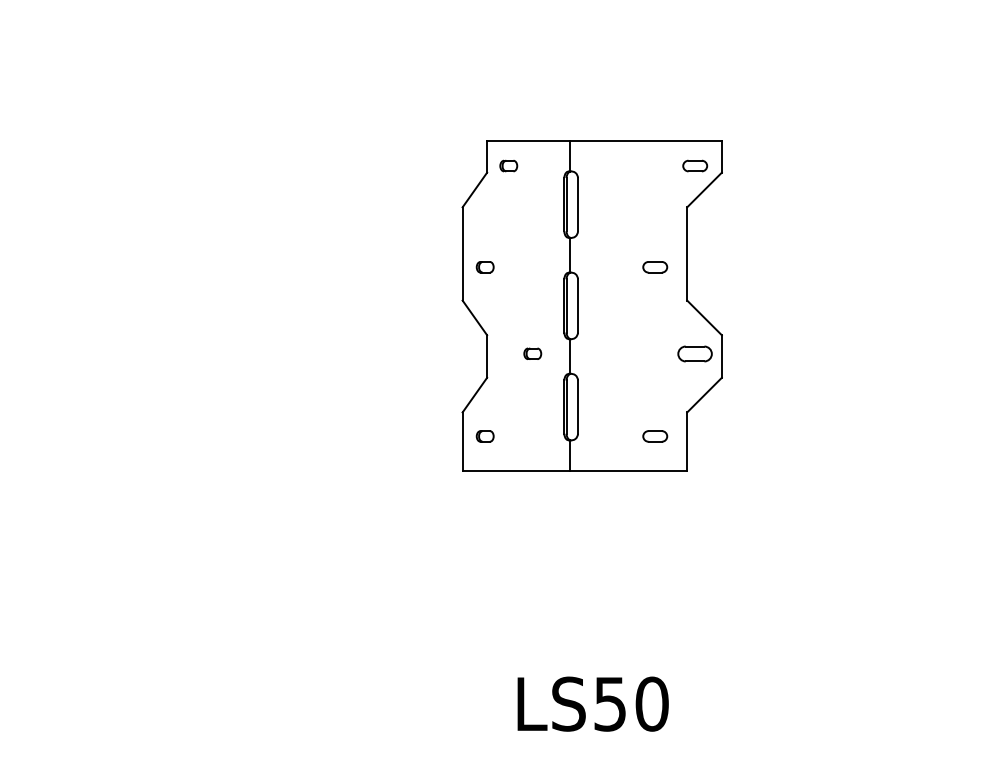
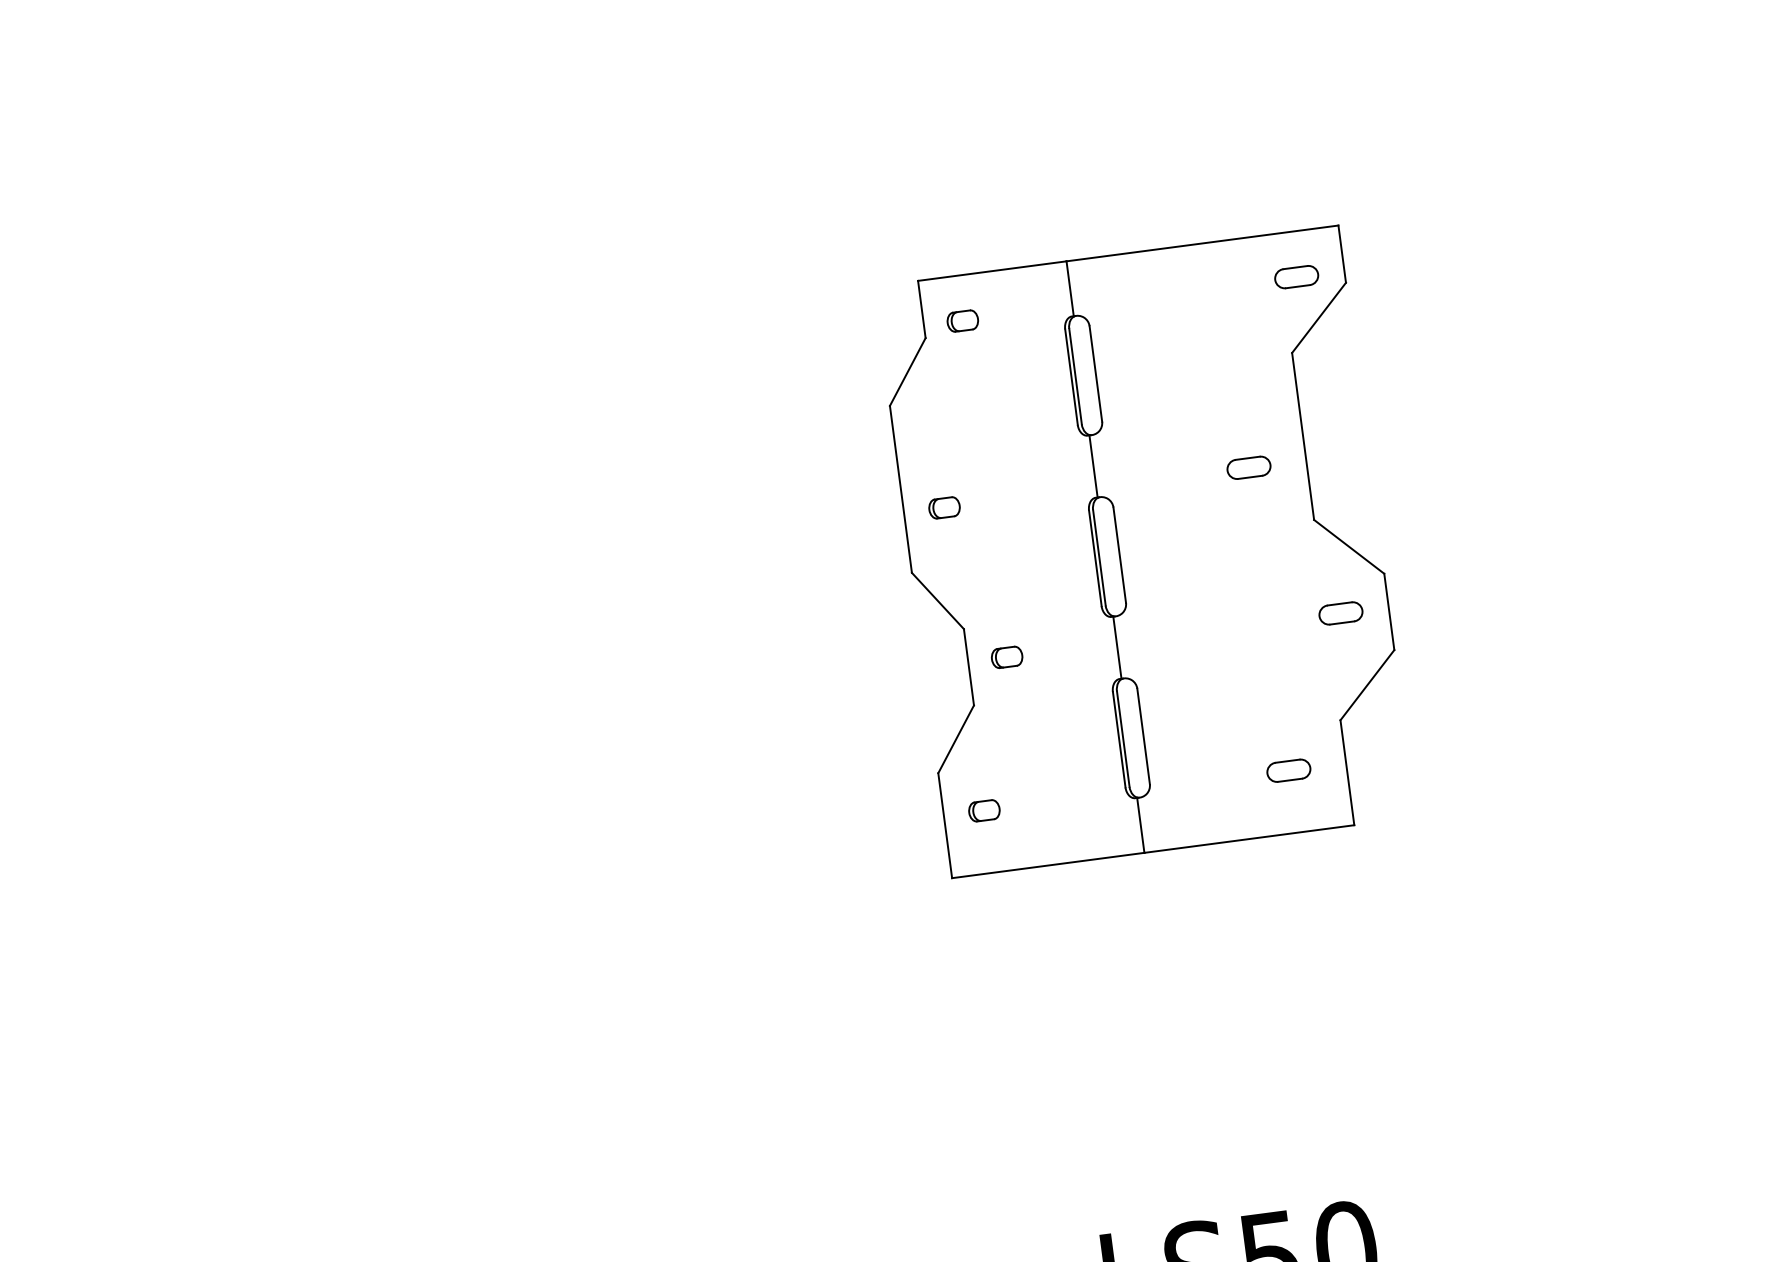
part: (532, 353) -> (1006, 656), moved
part: (695, 353) -> (1341, 612), size x0.71

